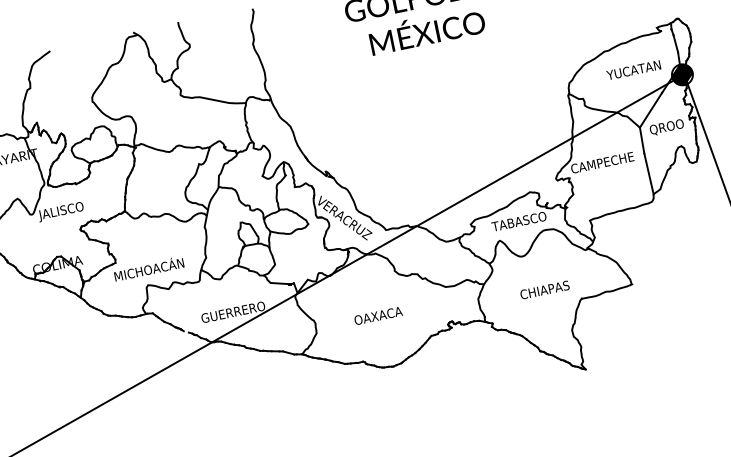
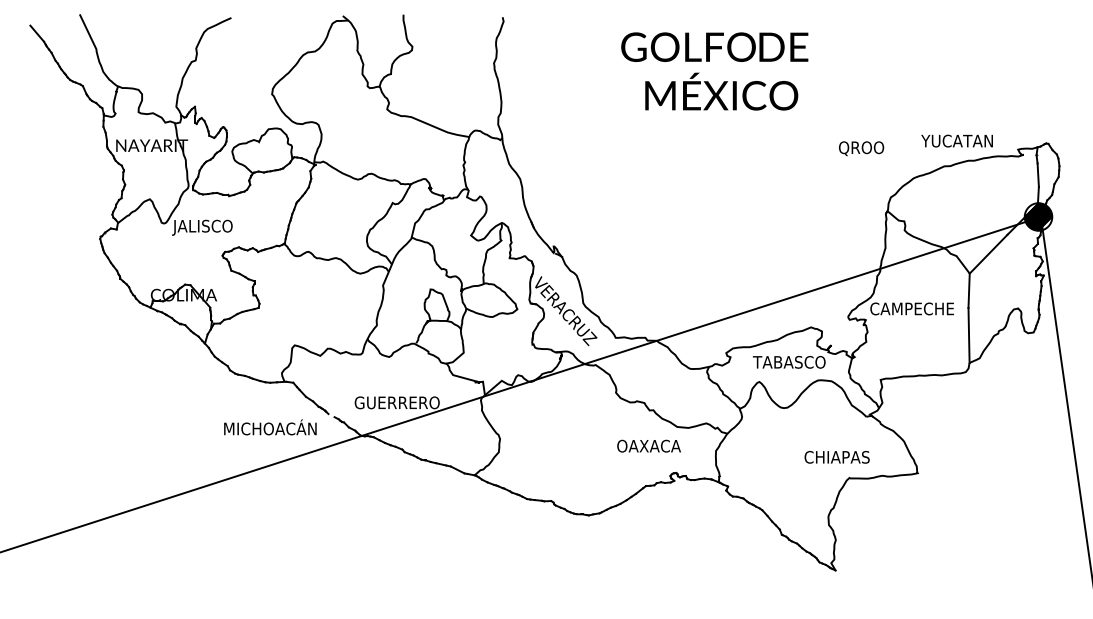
text: (633, 69) -> (956, 140), moved
text: (666, 127) -> (861, 148), moved
text: (149, 268) -> (270, 427), moved
text: (544, 290) -> (836, 457), moved
text: (377, 315) -> (648, 445), moved

